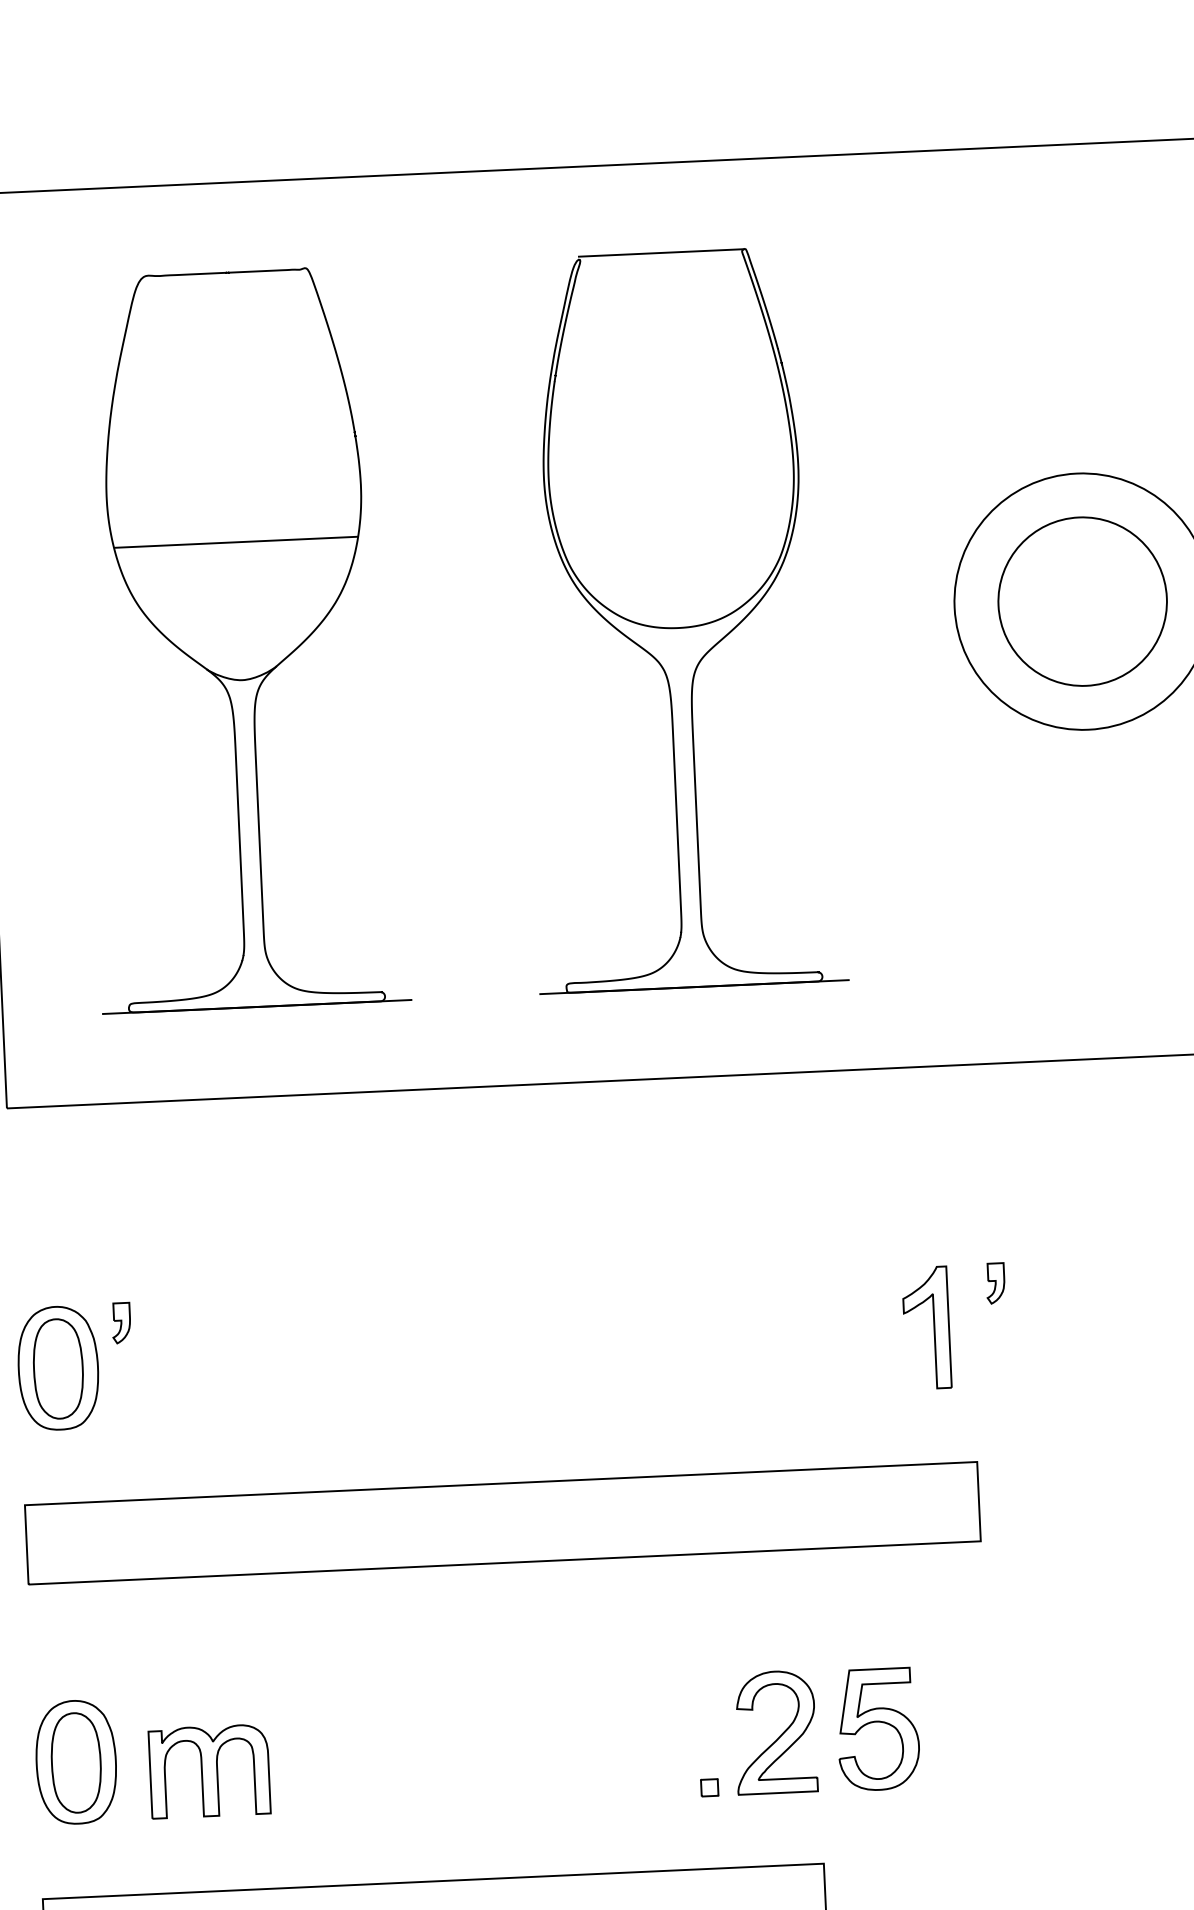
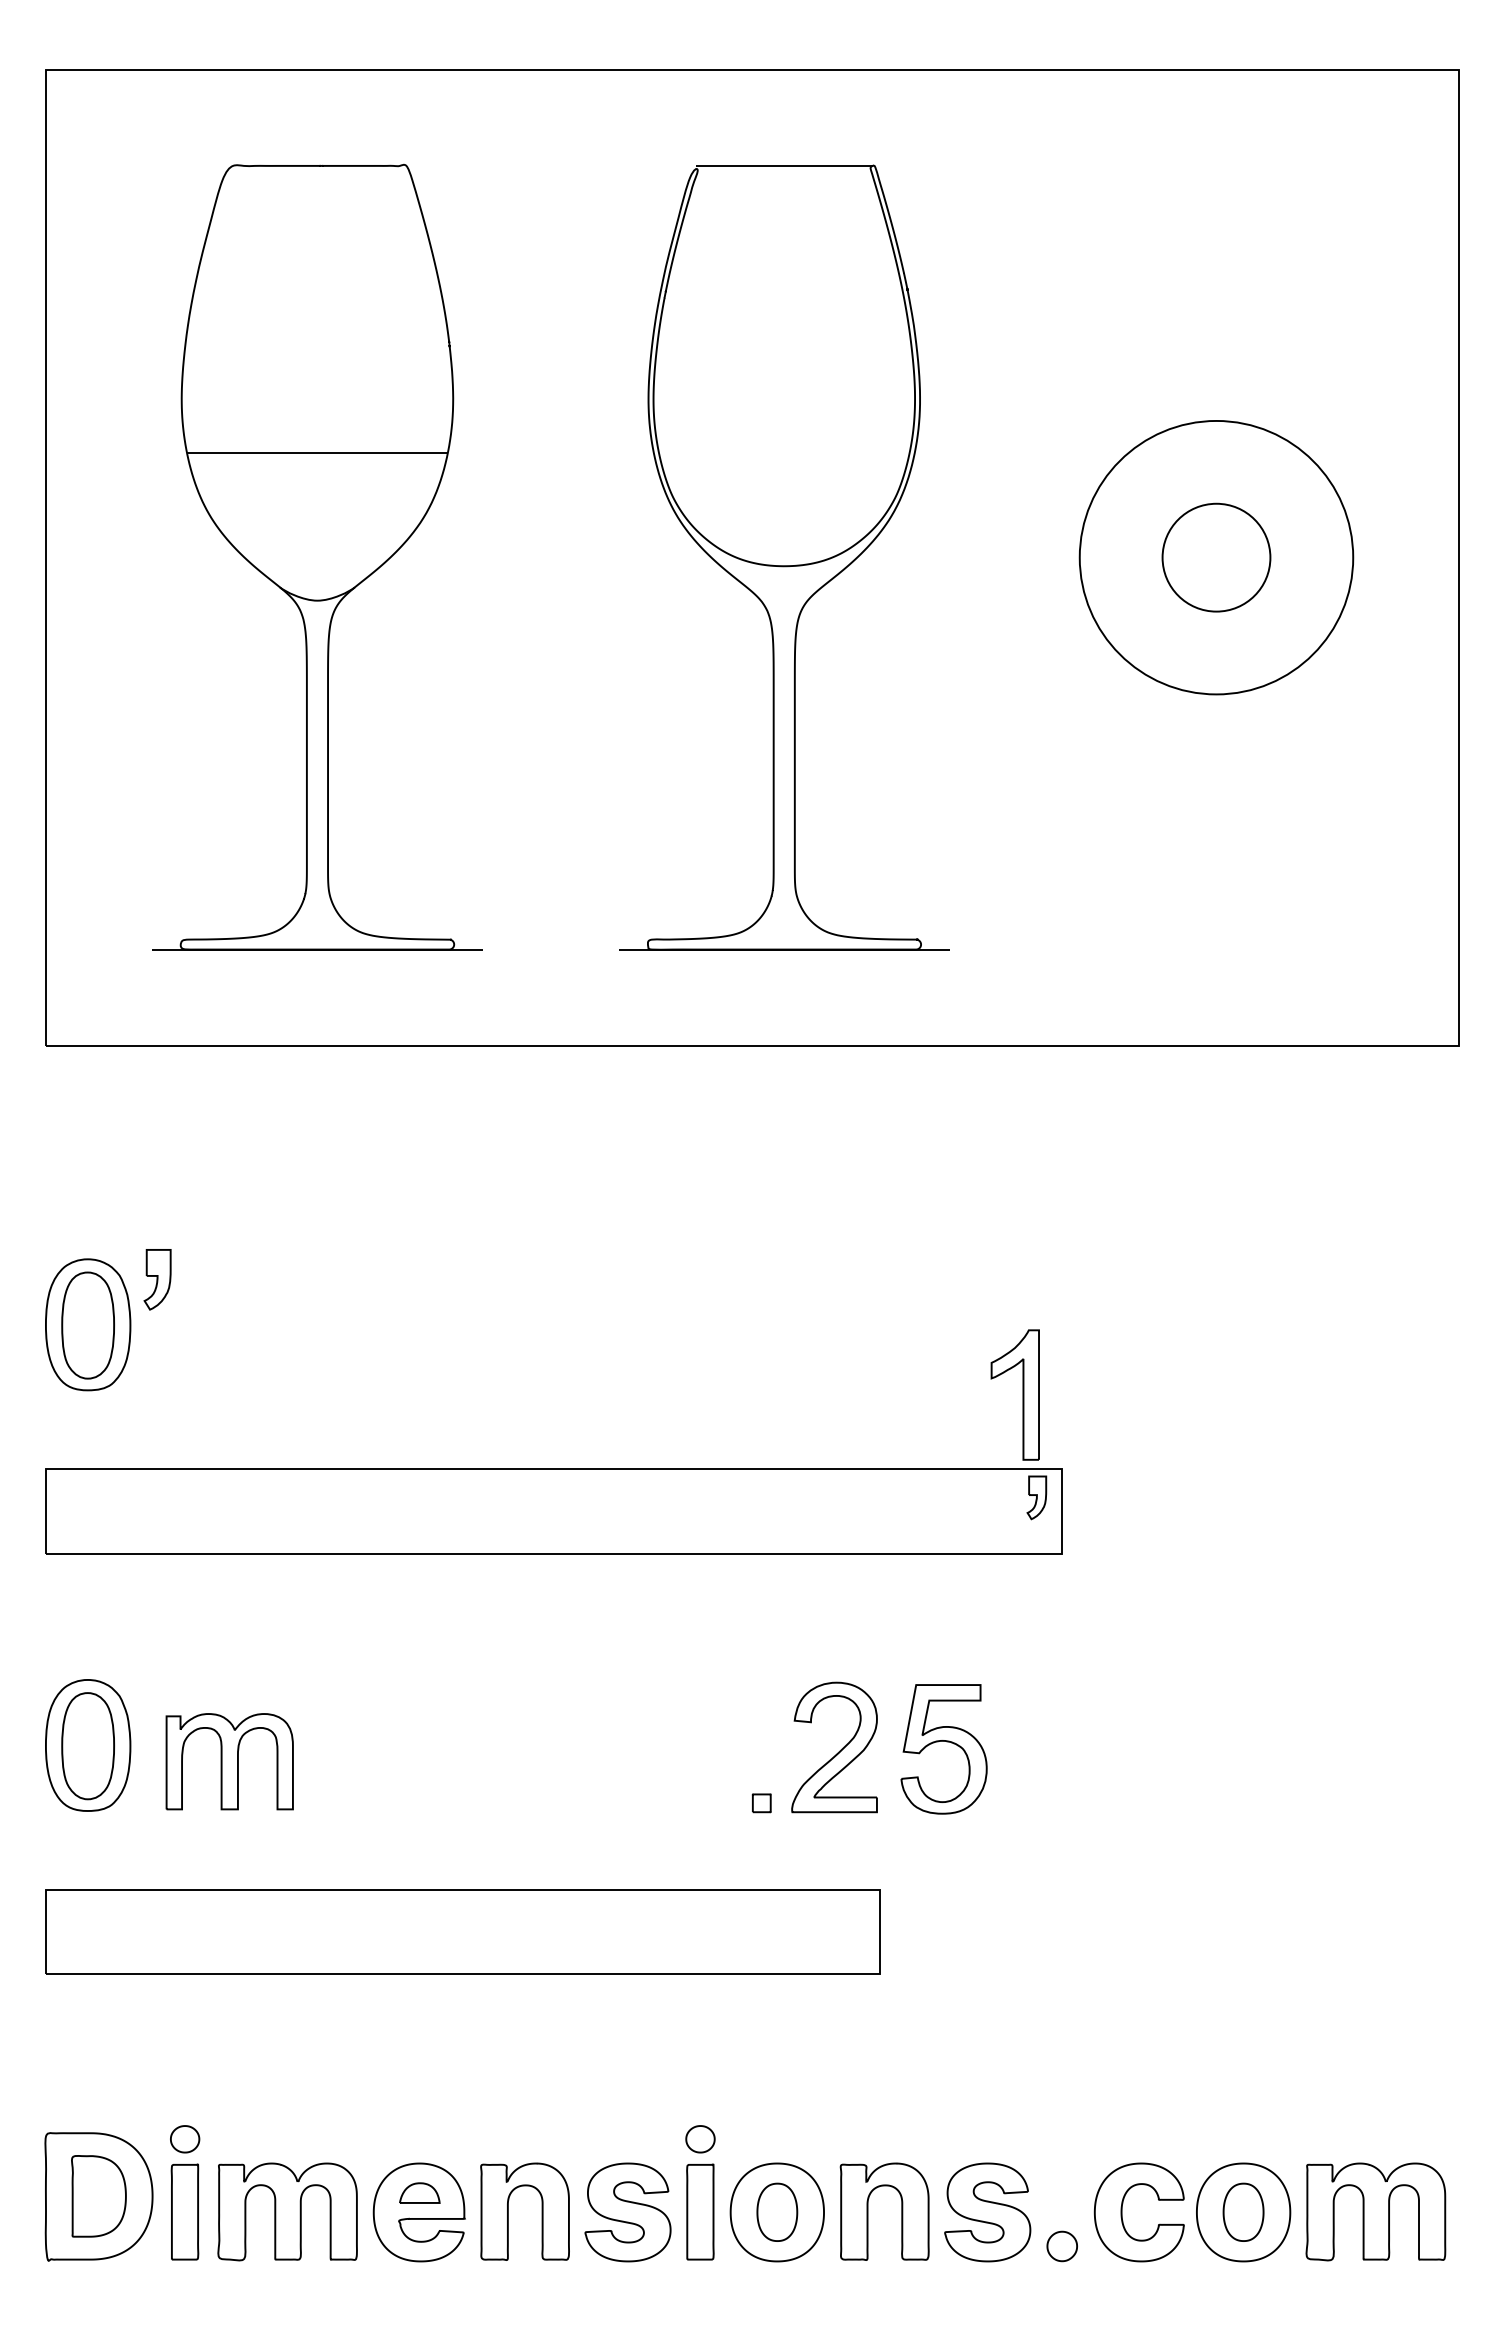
circle: (1082, 601) -> (1216, 557), size x0.6
part: (995, 1283) -> (1036, 1497), moved
part: (121, 1322) -> (157, 1279), size x1.4
part: (933, 1327) -> (1022, 1394), moved

